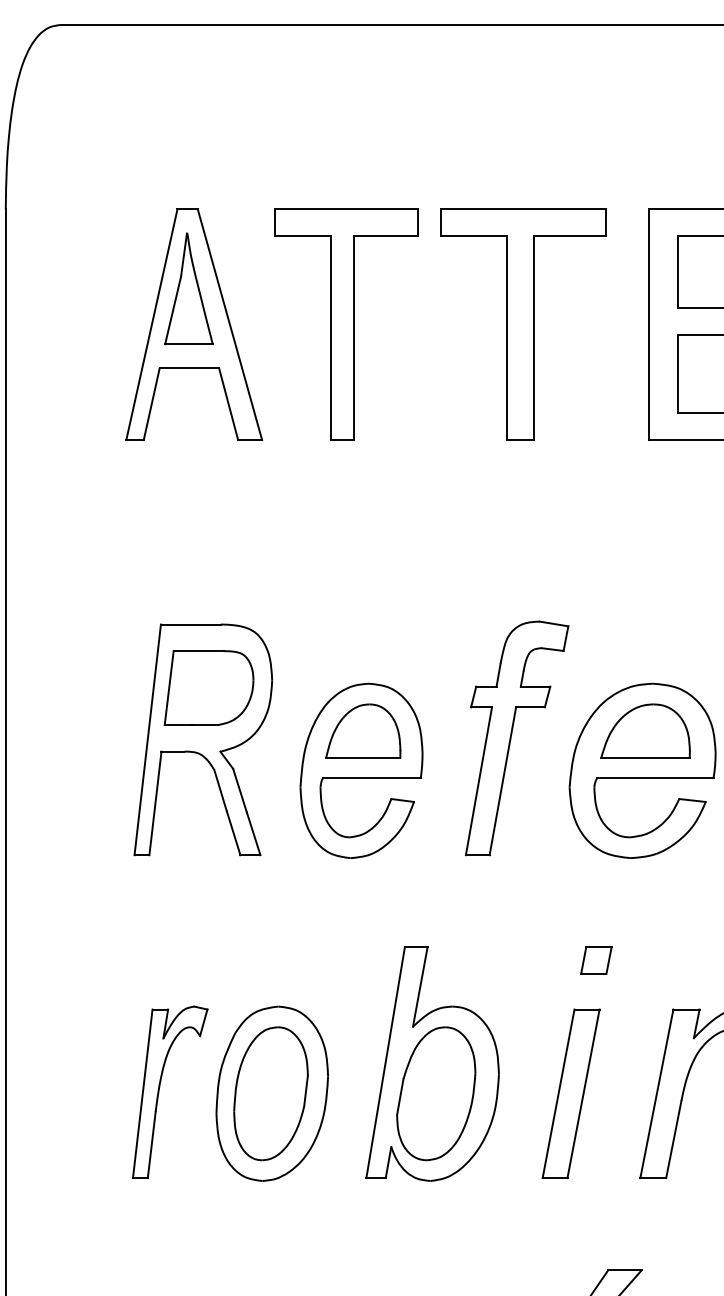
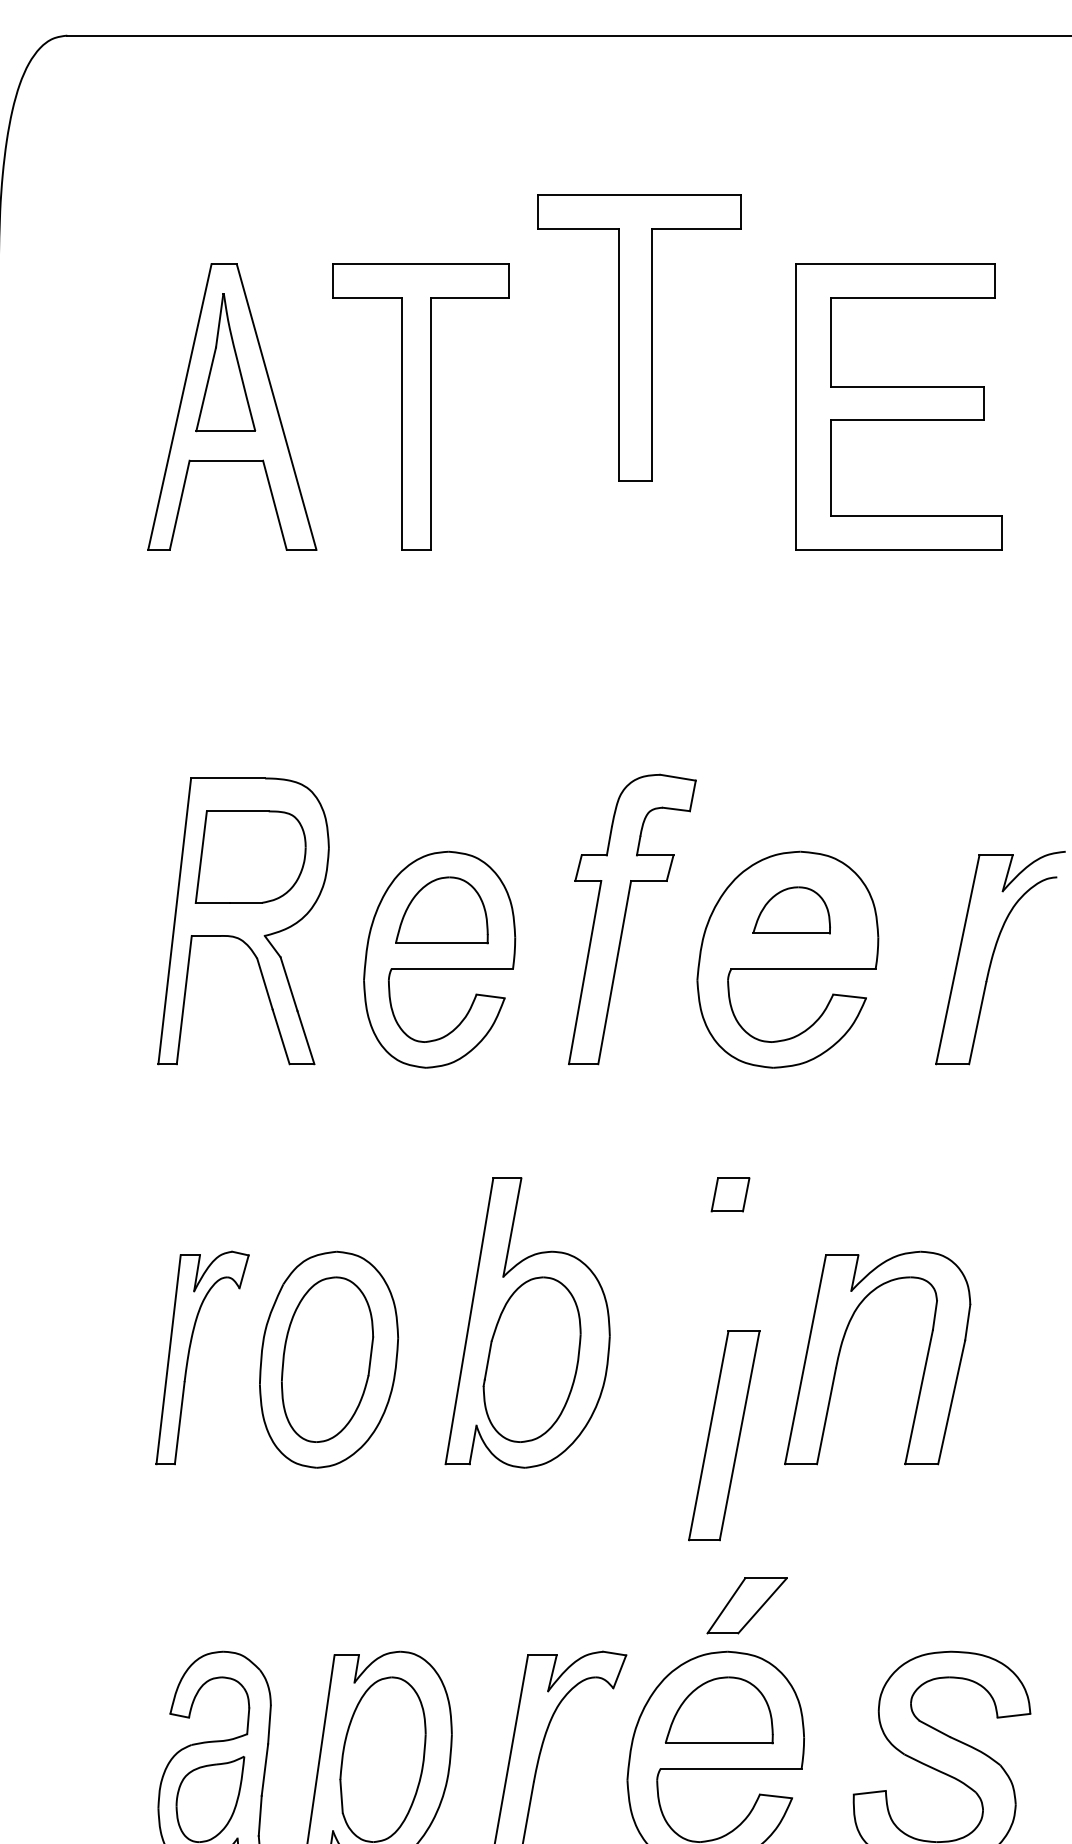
part: (523, 324) -> (639, 337), moved
part: (645, 731) -> (791, 910), size x0.7
part: (571, 1093) -> (724, 1435), moved

